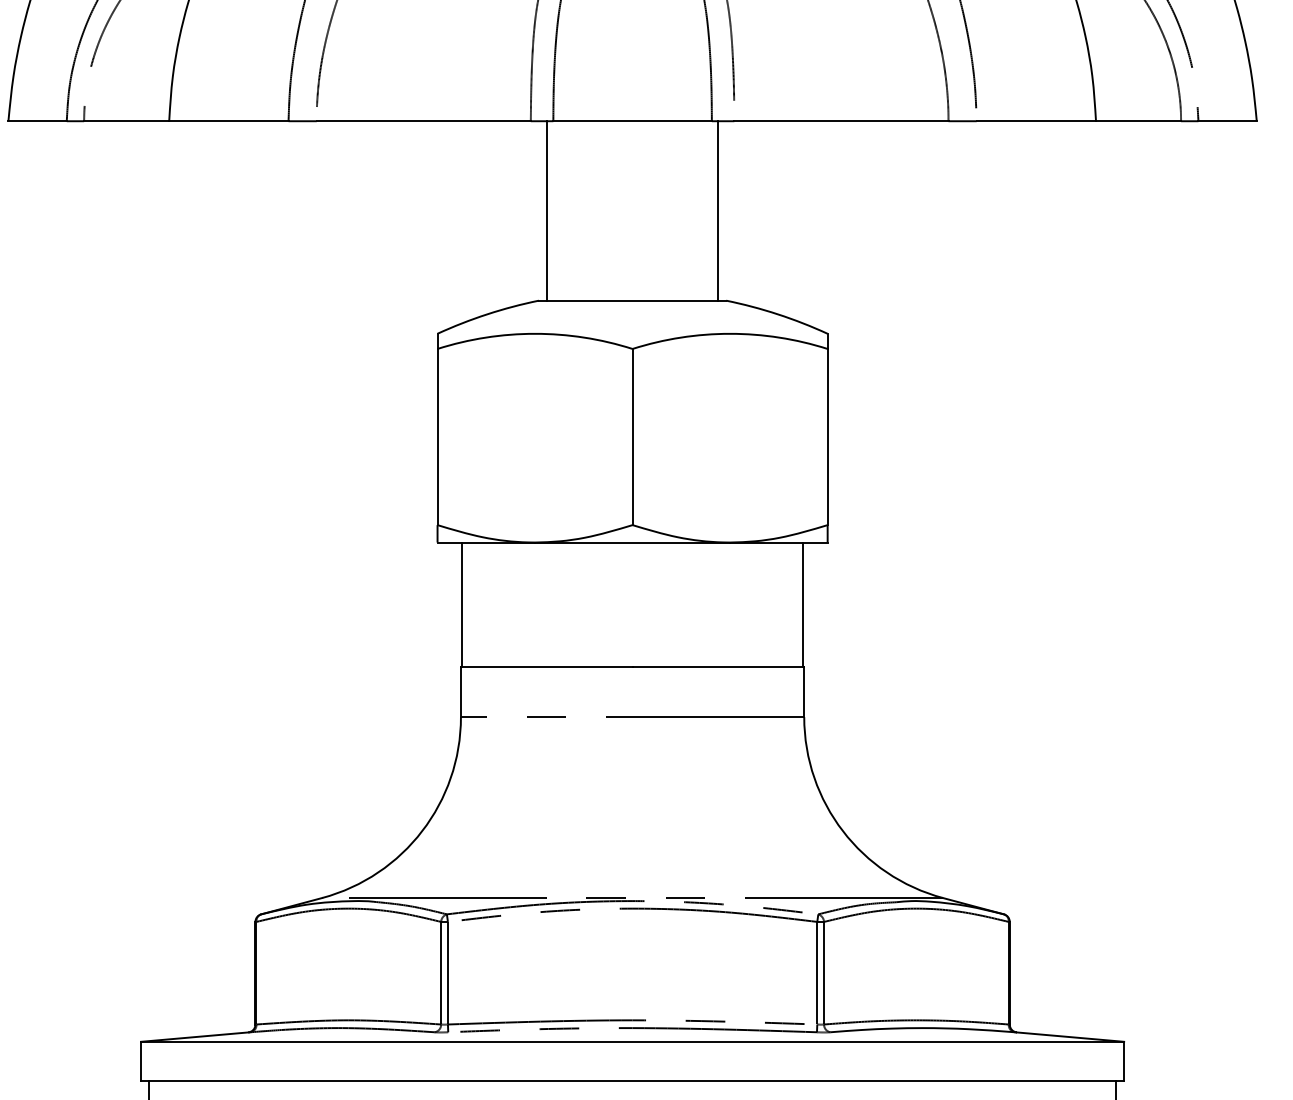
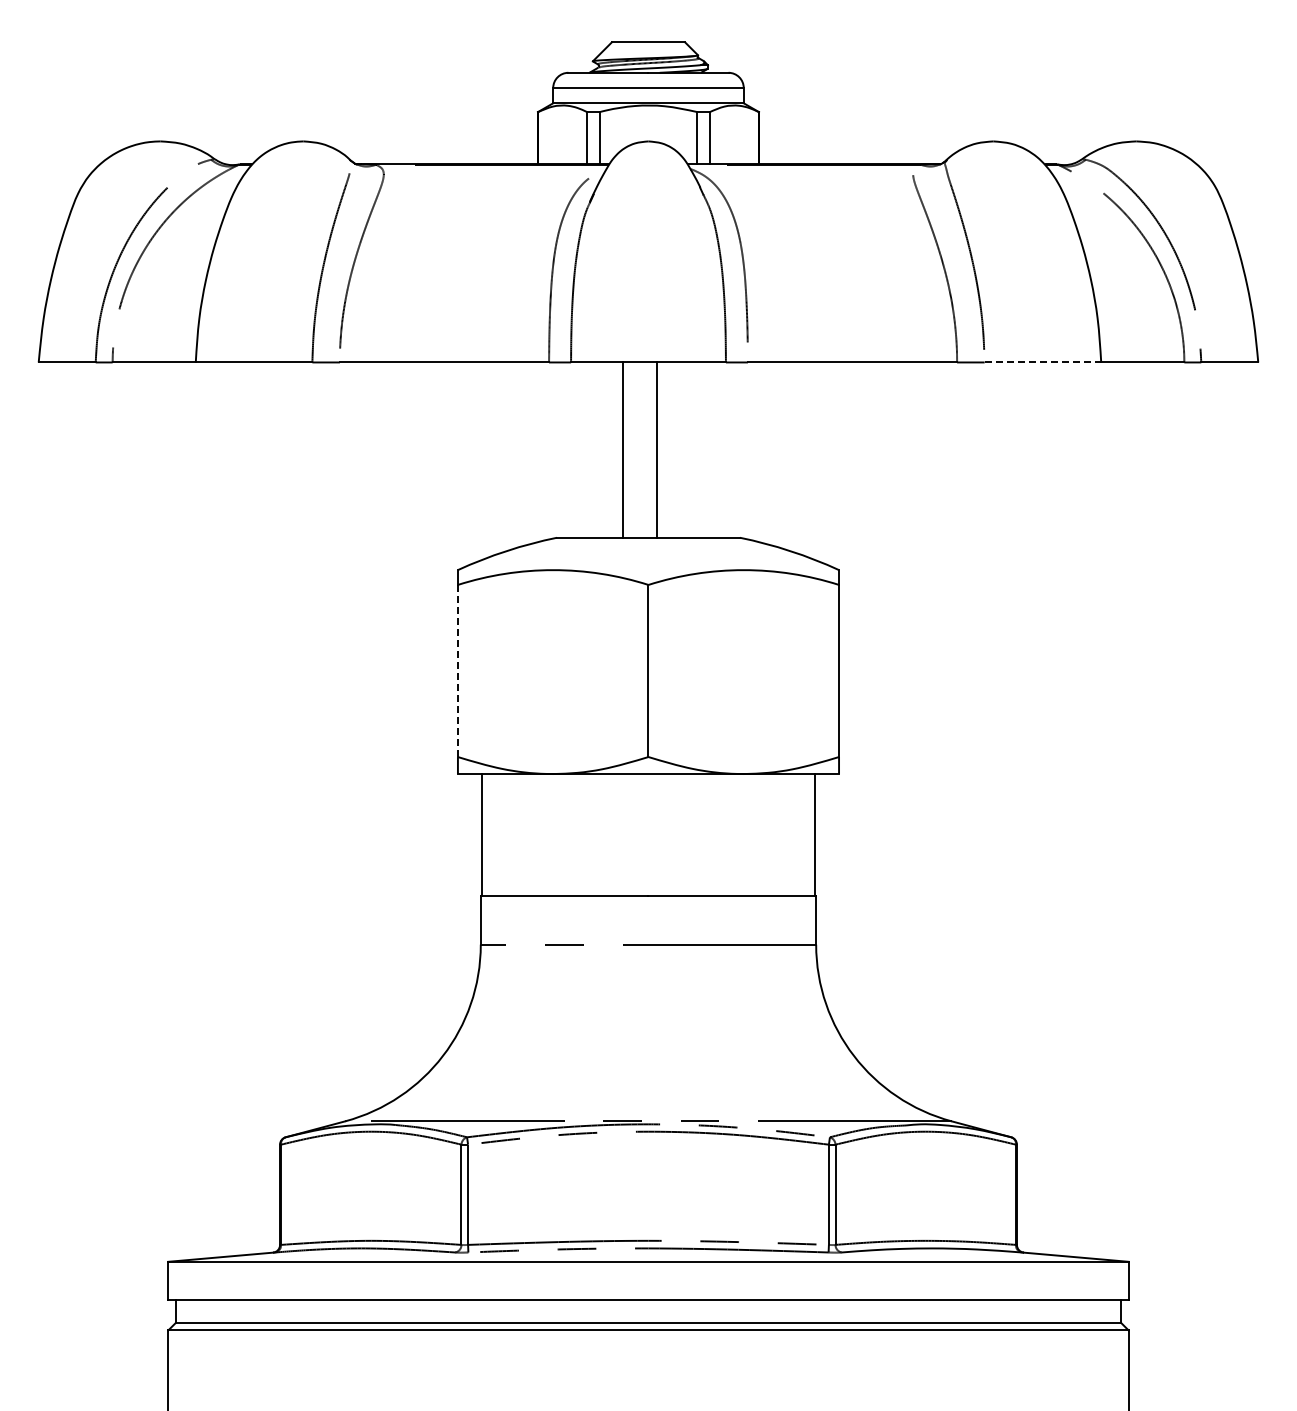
line: (1036, 121) -> (1043, 362), solid -> dashed
line: (546, 210) -> (622, 449), moved
line: (718, 210) -> (657, 449), moved
line: (437, 437) -> (457, 671), solid -> dashed

